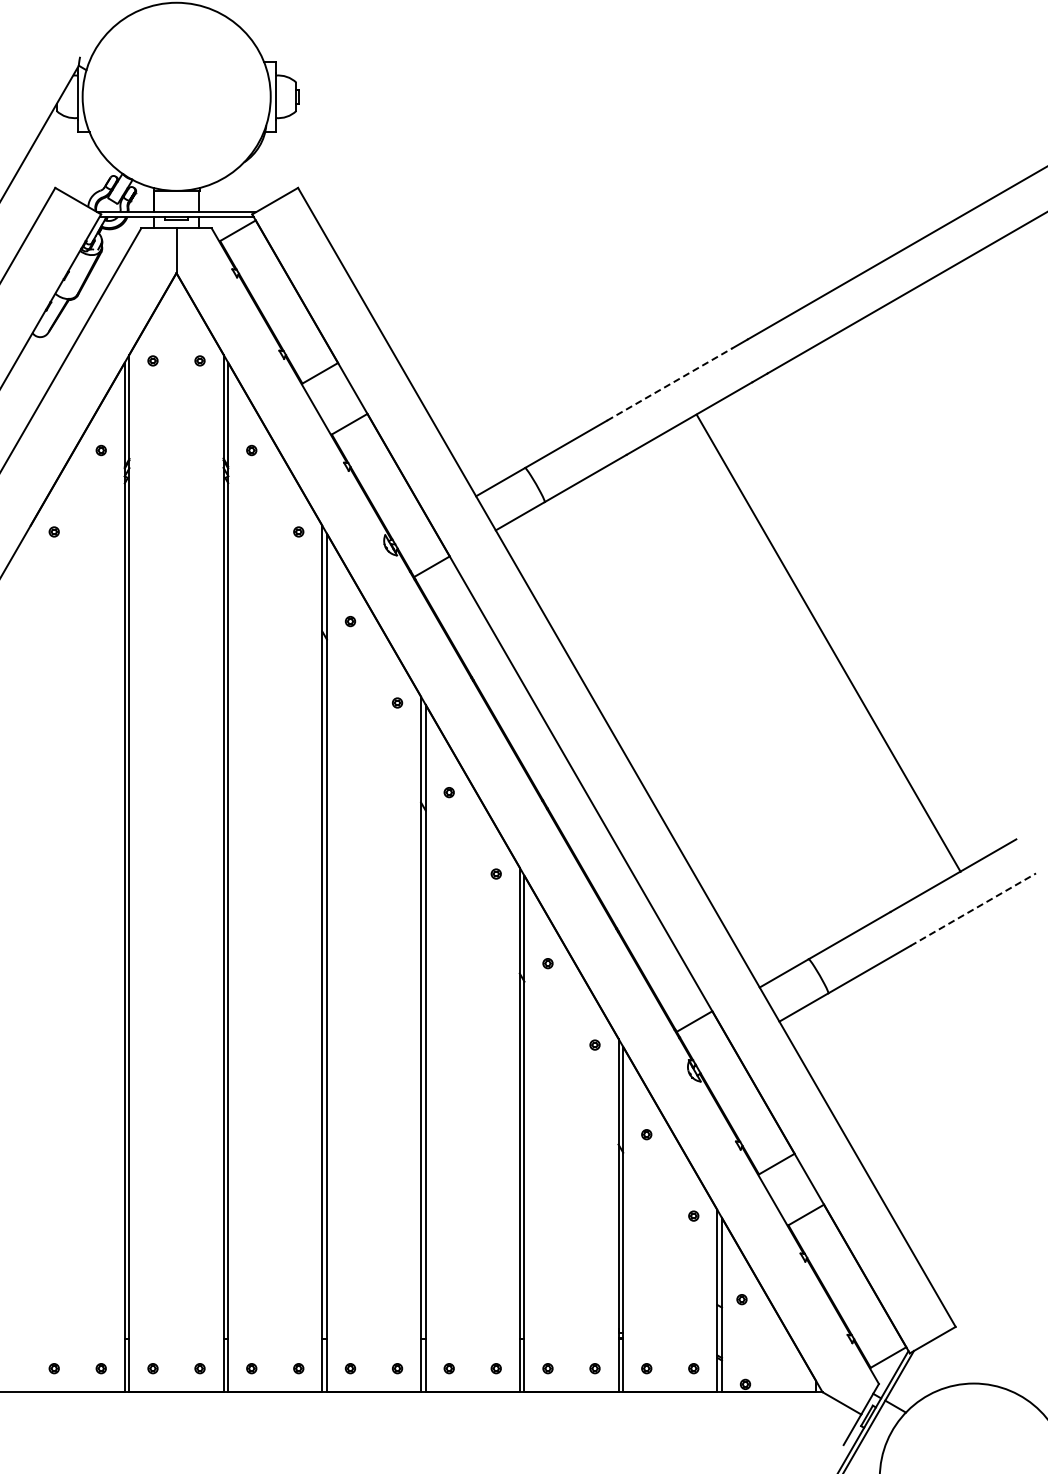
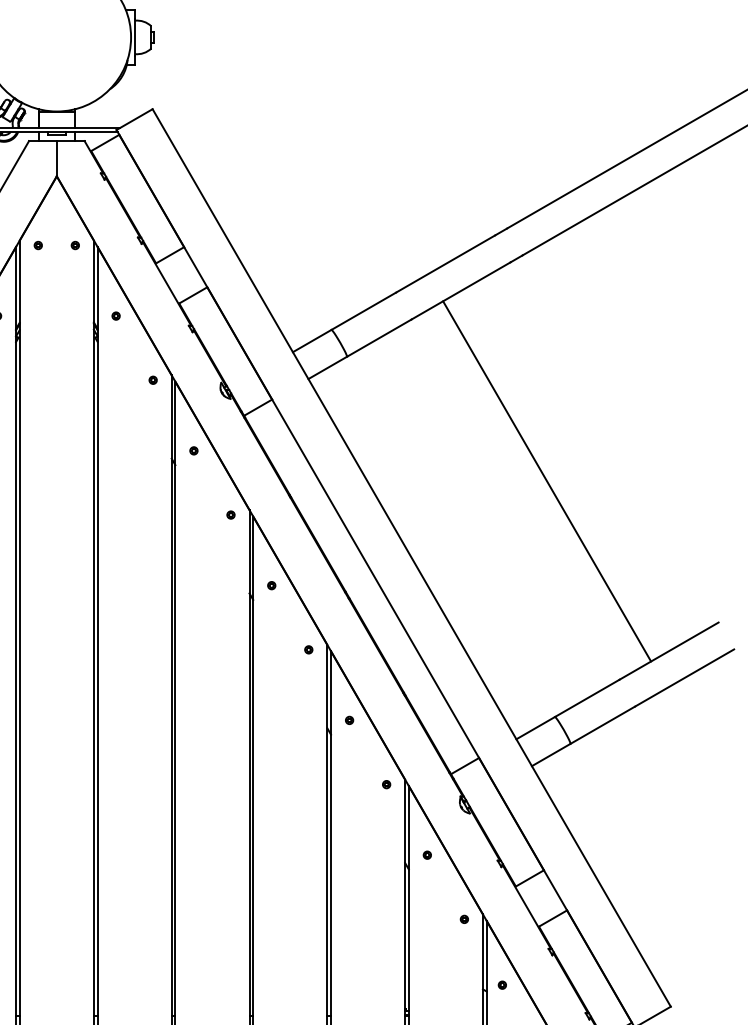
line: (669, 384) -> (445, 264), dashed -> solid
line: (828, 642) -> (546, 480), moved
line: (973, 909) -> (684, 677), dashed -> solid

